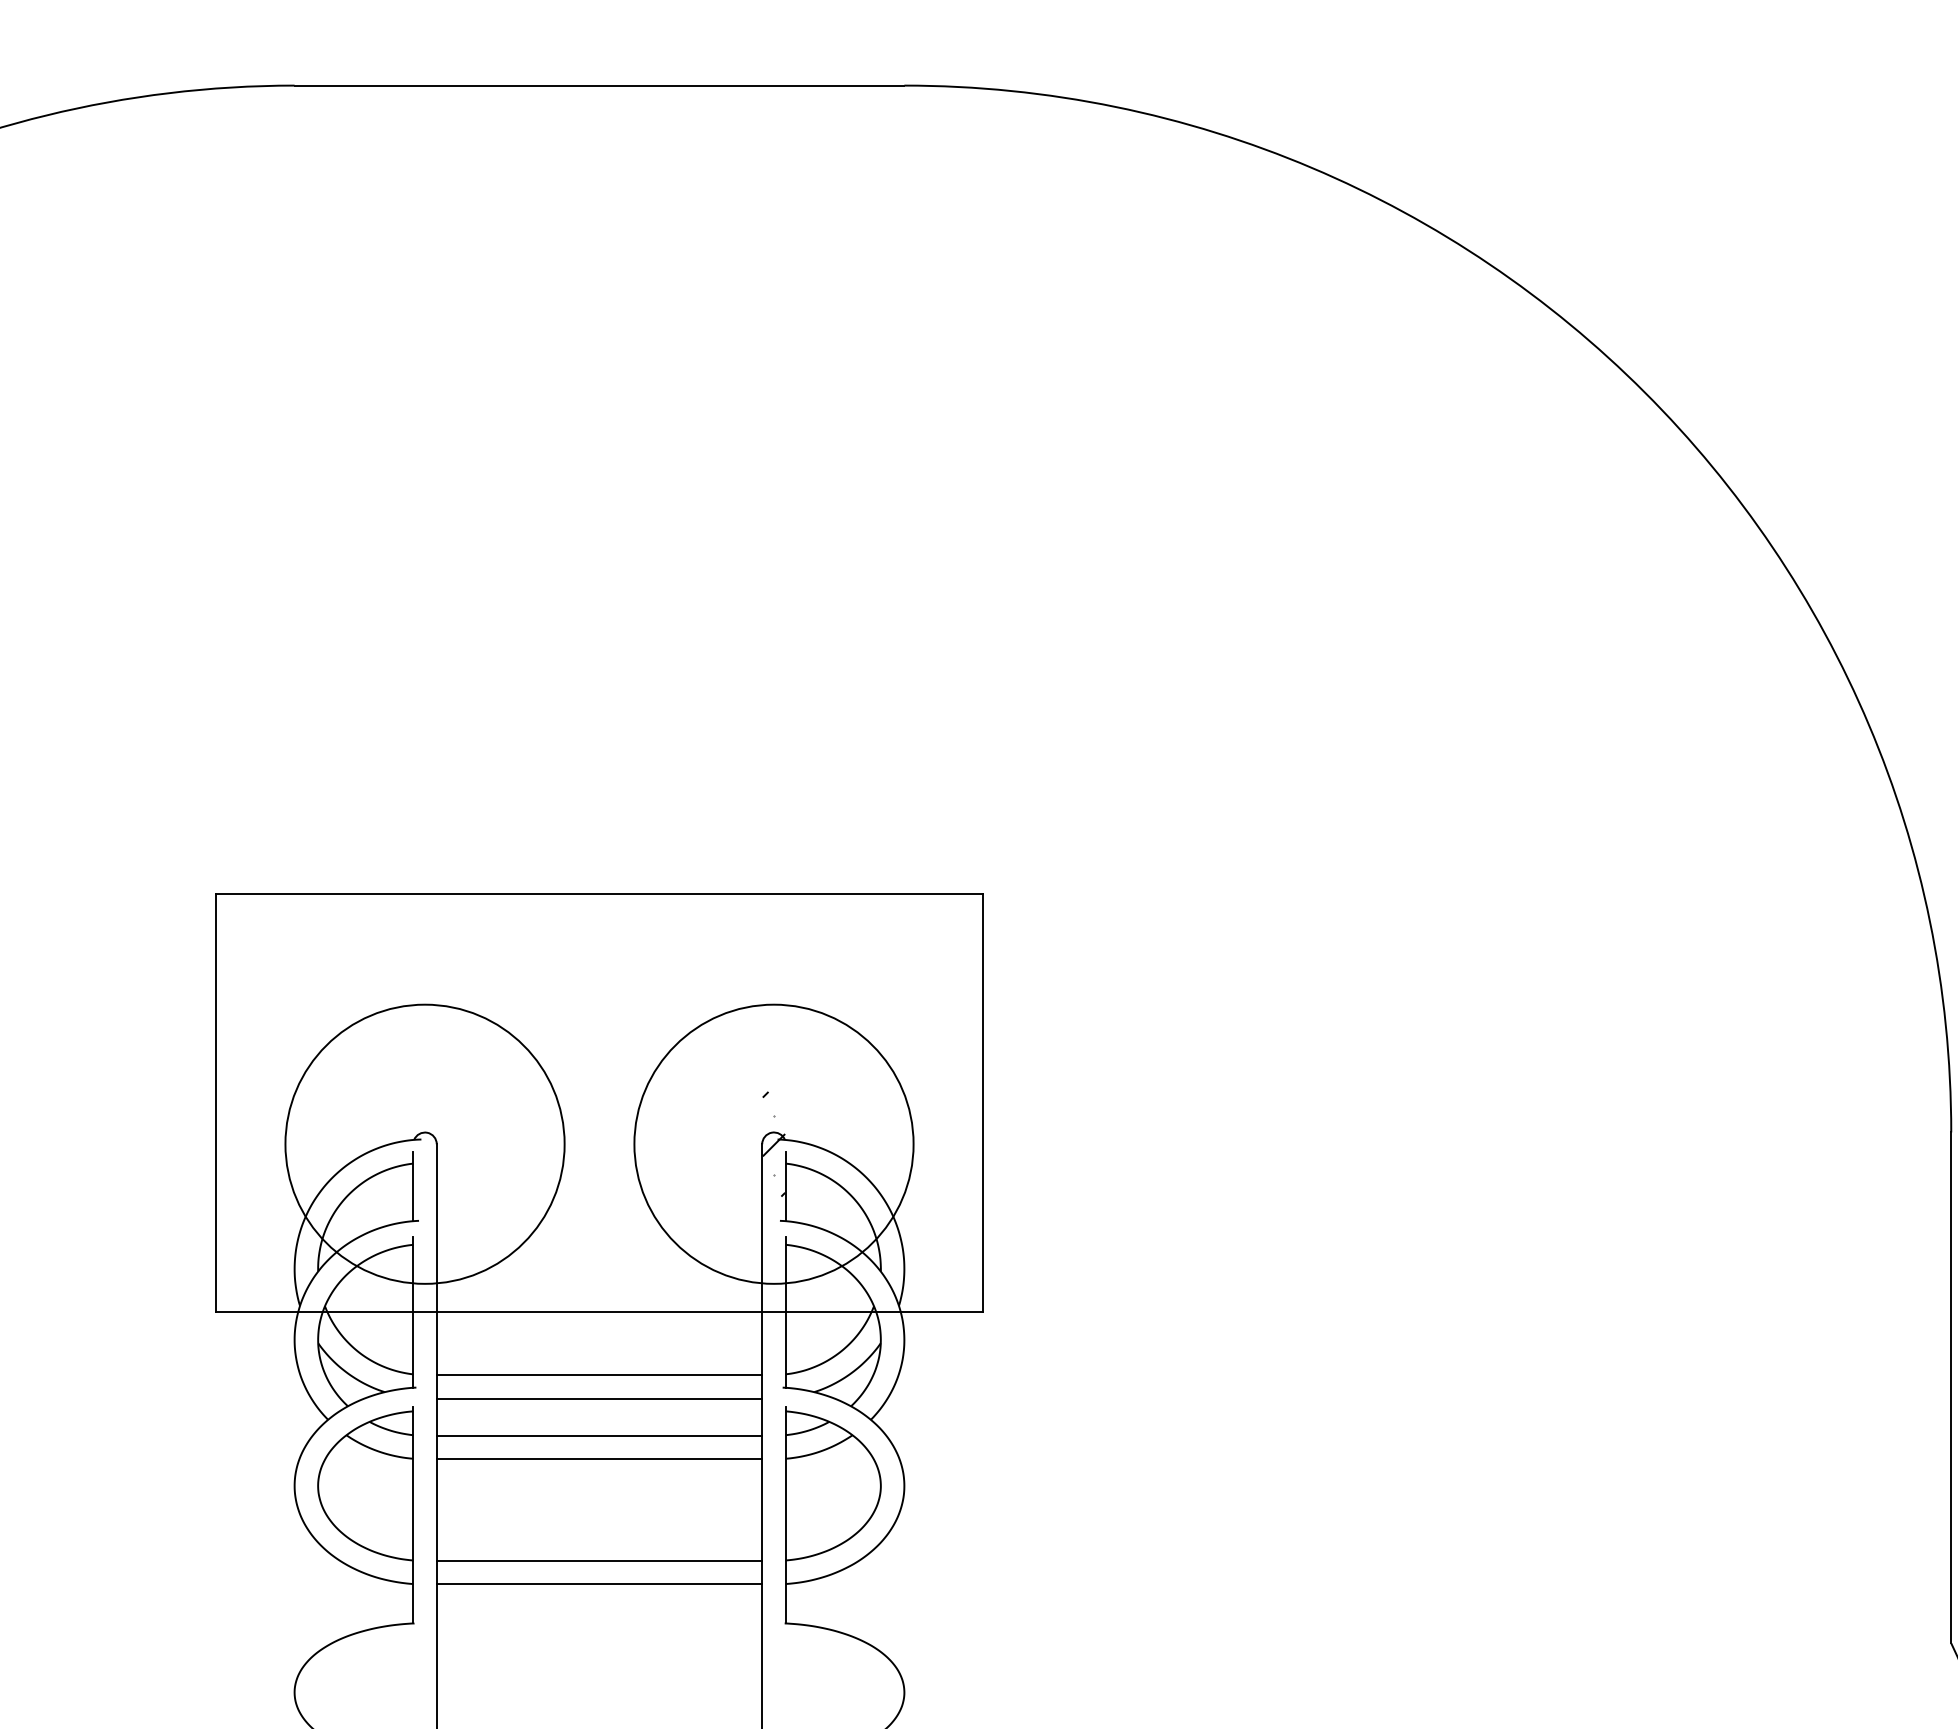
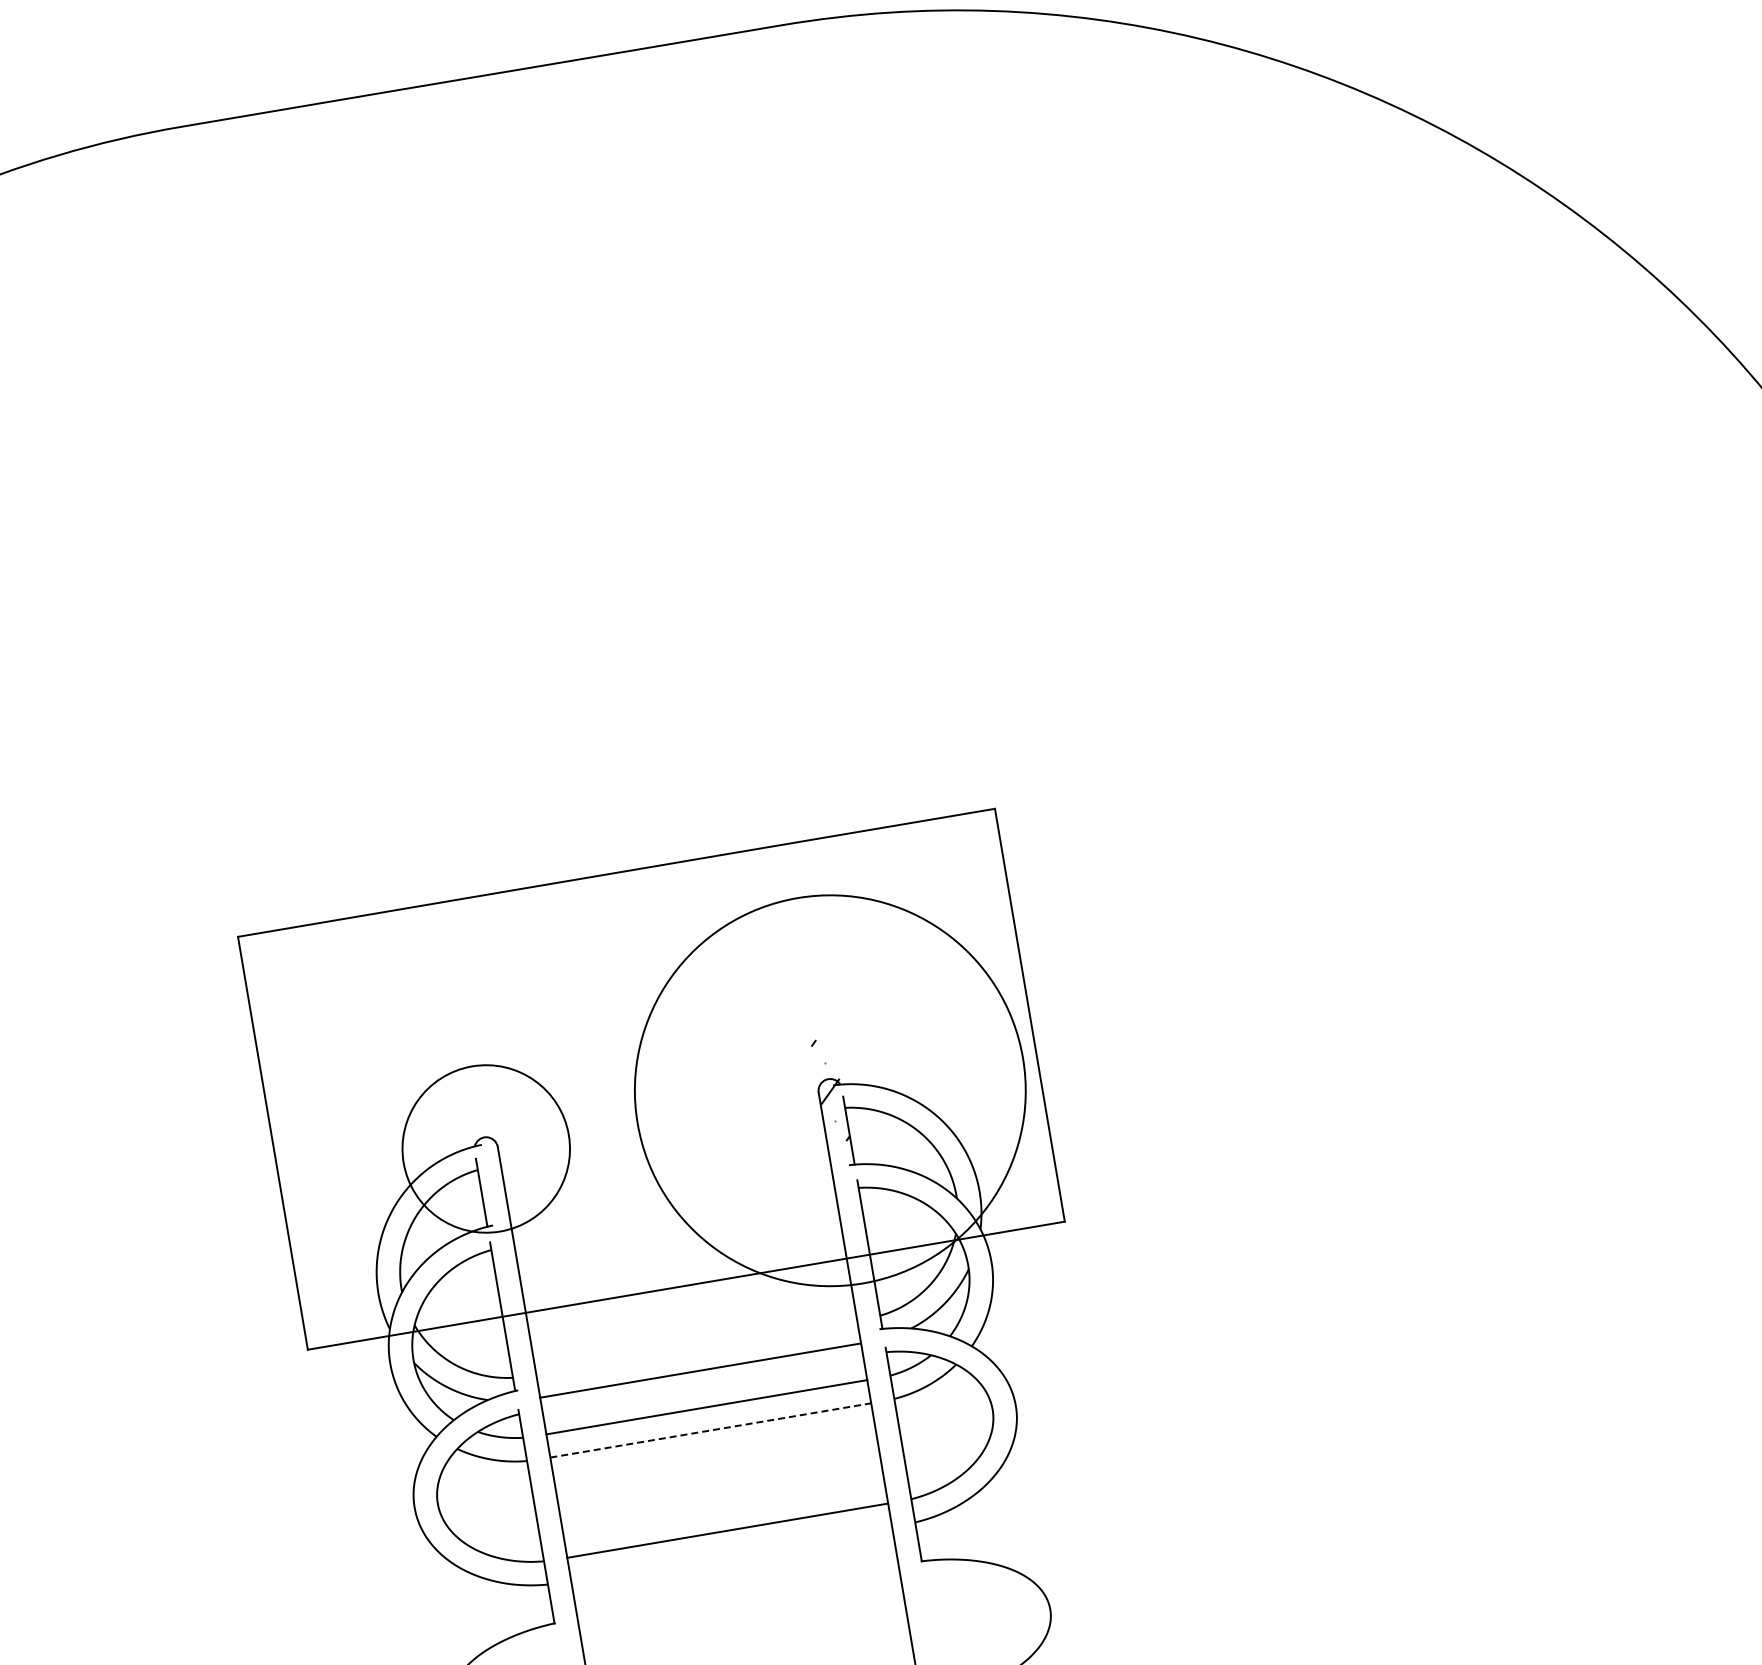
circle: (424, 1143) -> (485, 1148), size x0.6
circle: (773, 1143) -> (829, 1090), size x1.4
line: (599, 1375) -> (696, 1347), removed
line: (599, 1459) -> (710, 1430), solid -> dashed
line: (599, 1584) -> (731, 1553), removed

